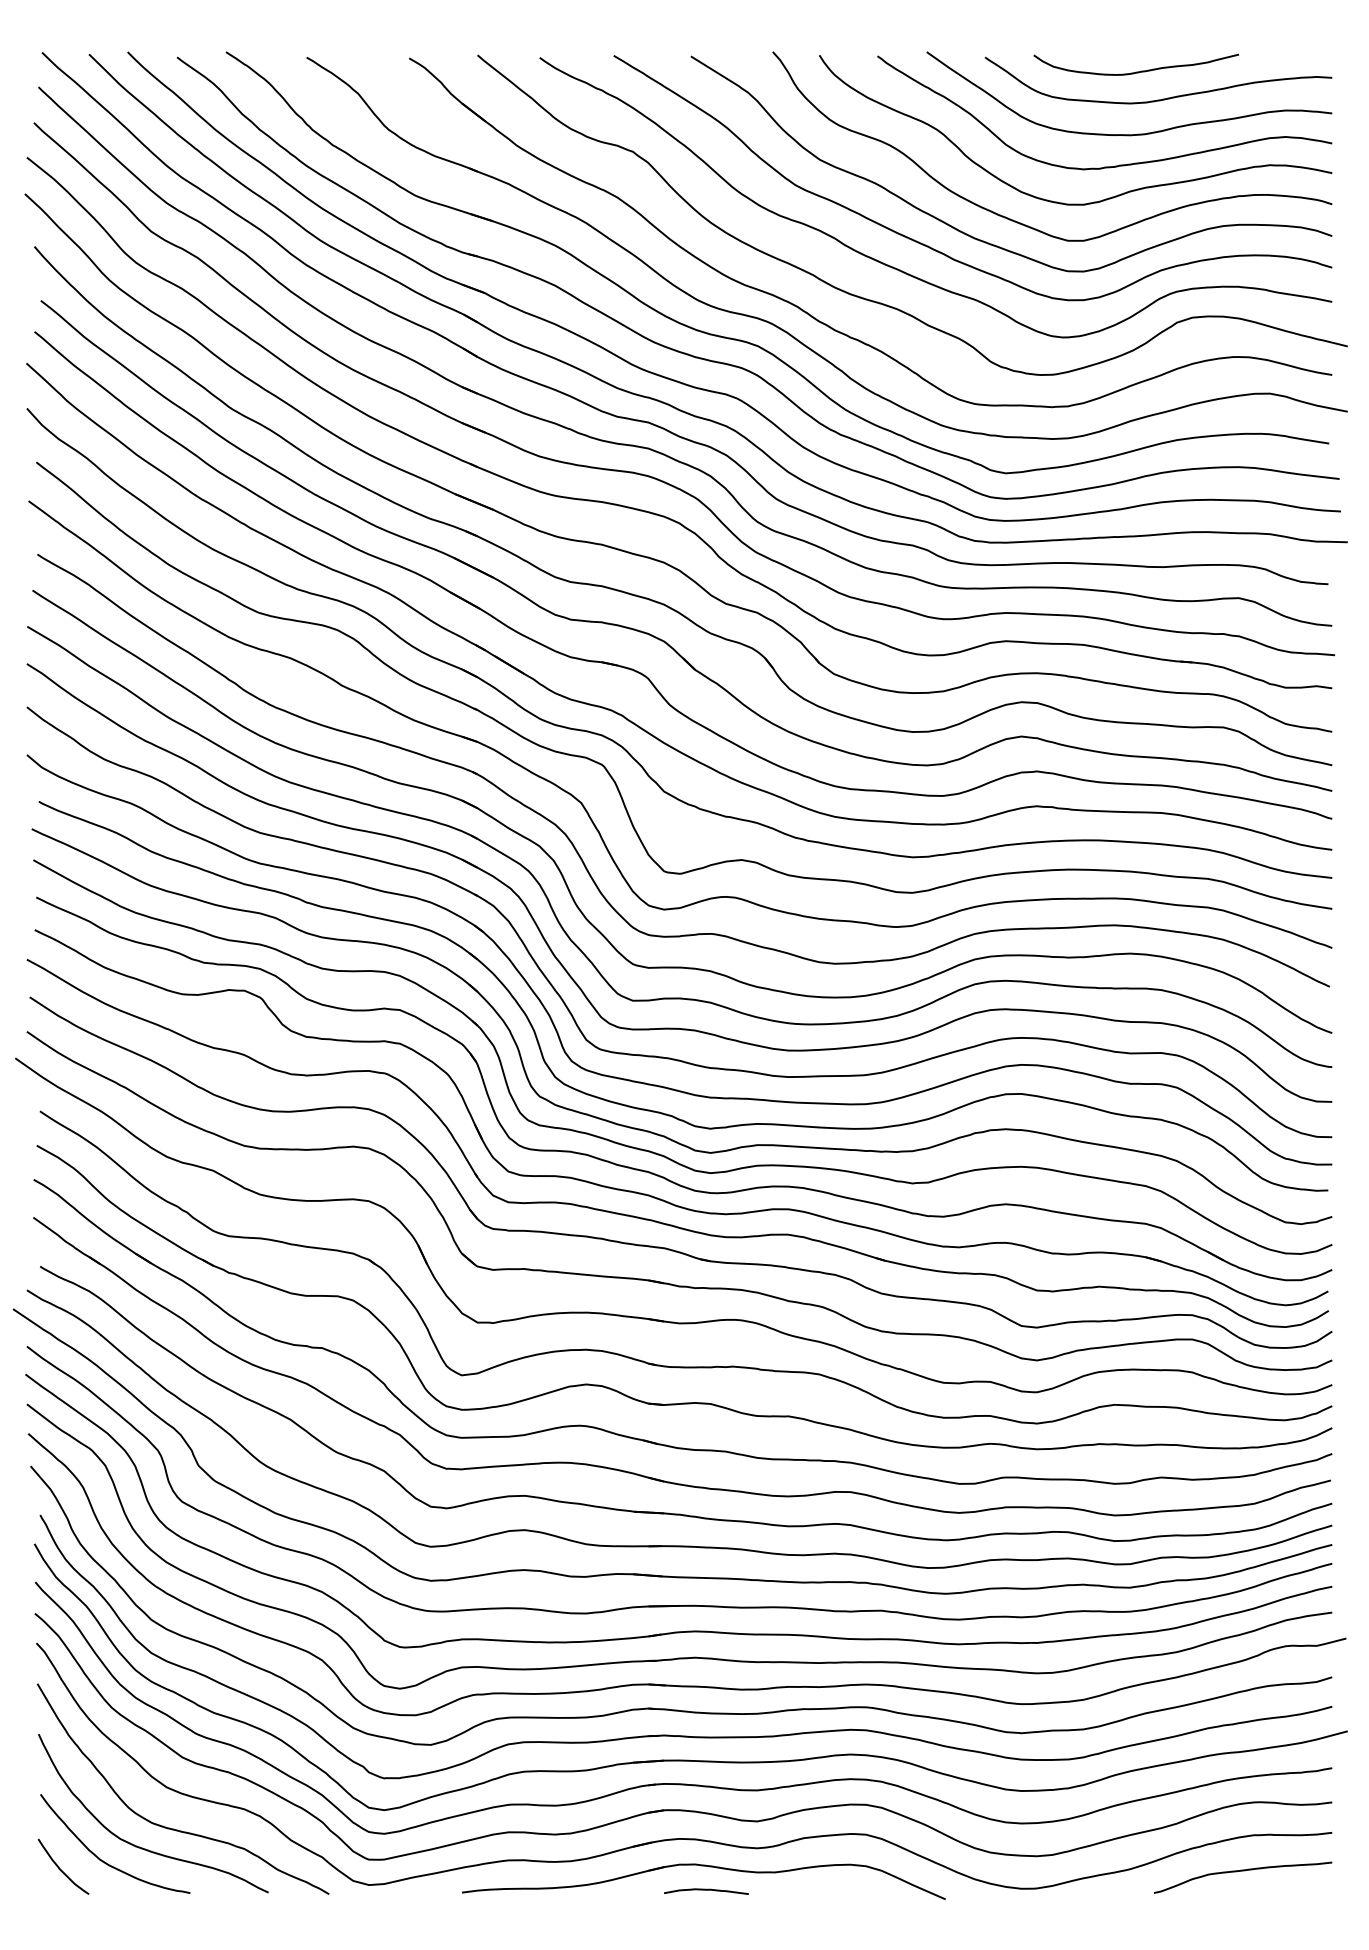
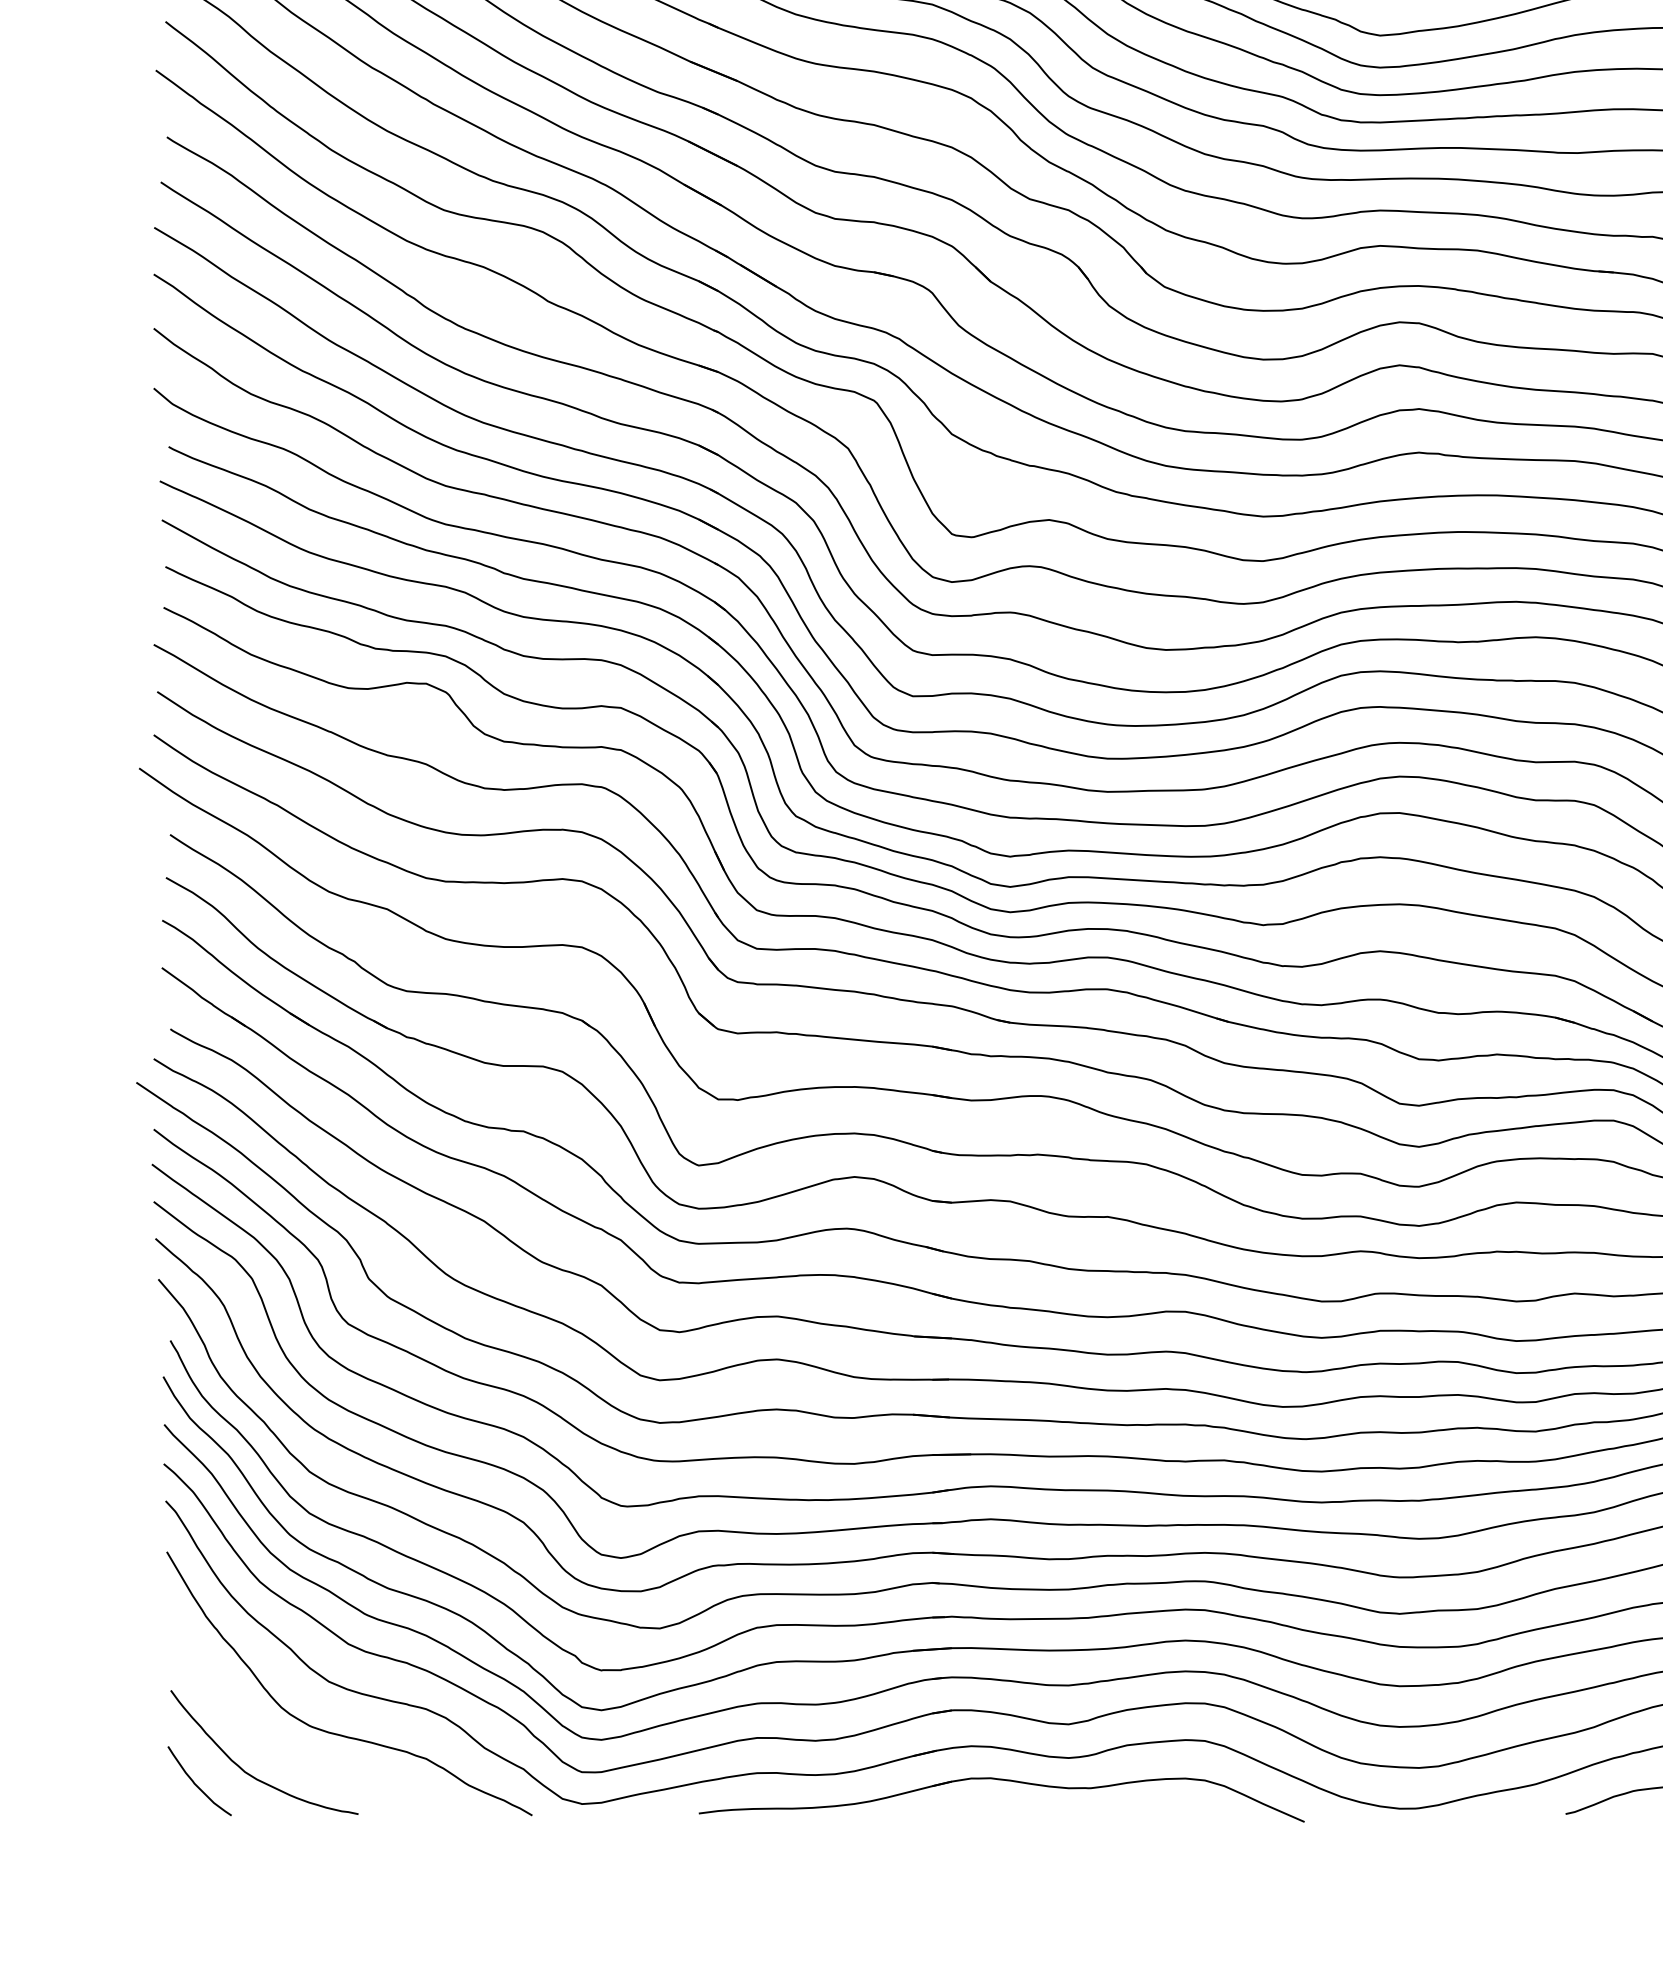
curve: (142, 1847) -> (298, 1757), removed
curve: (706, 1890) -> (1005, 1810), removed

